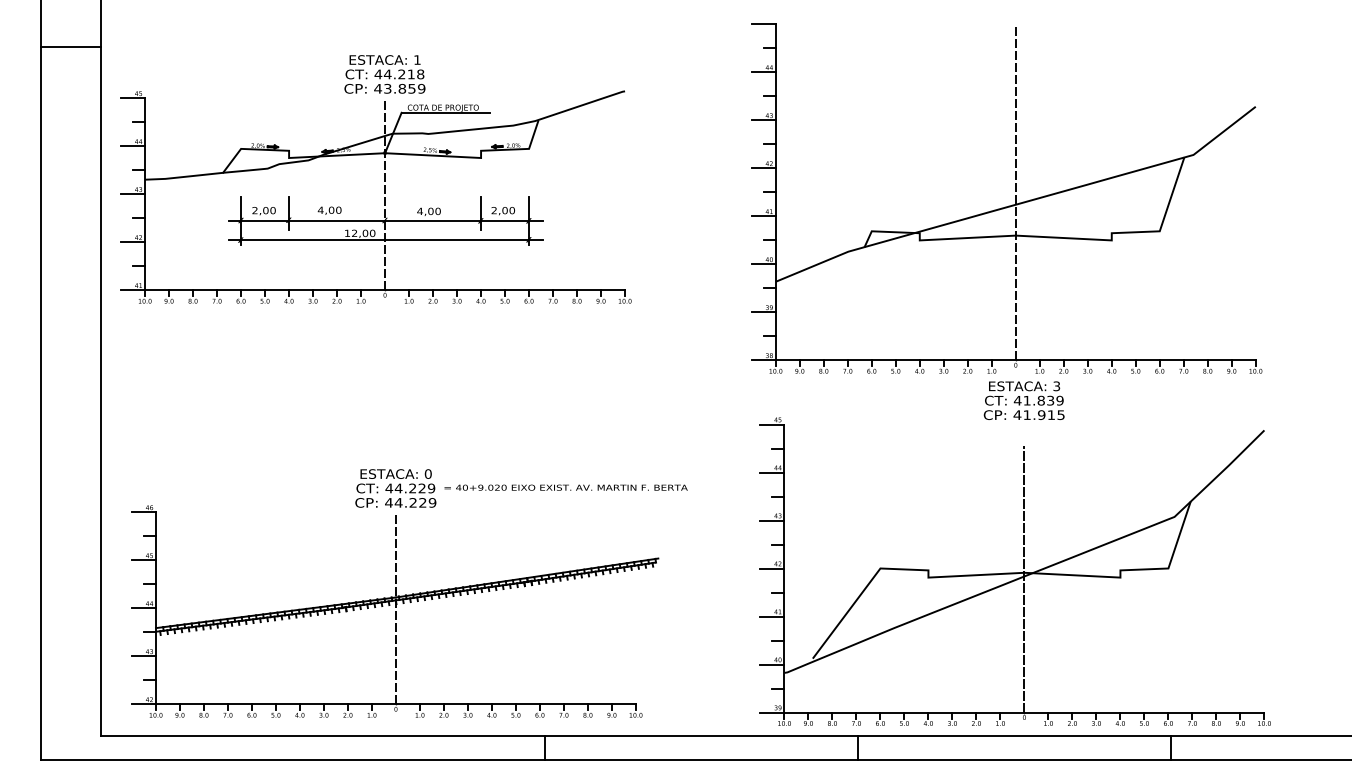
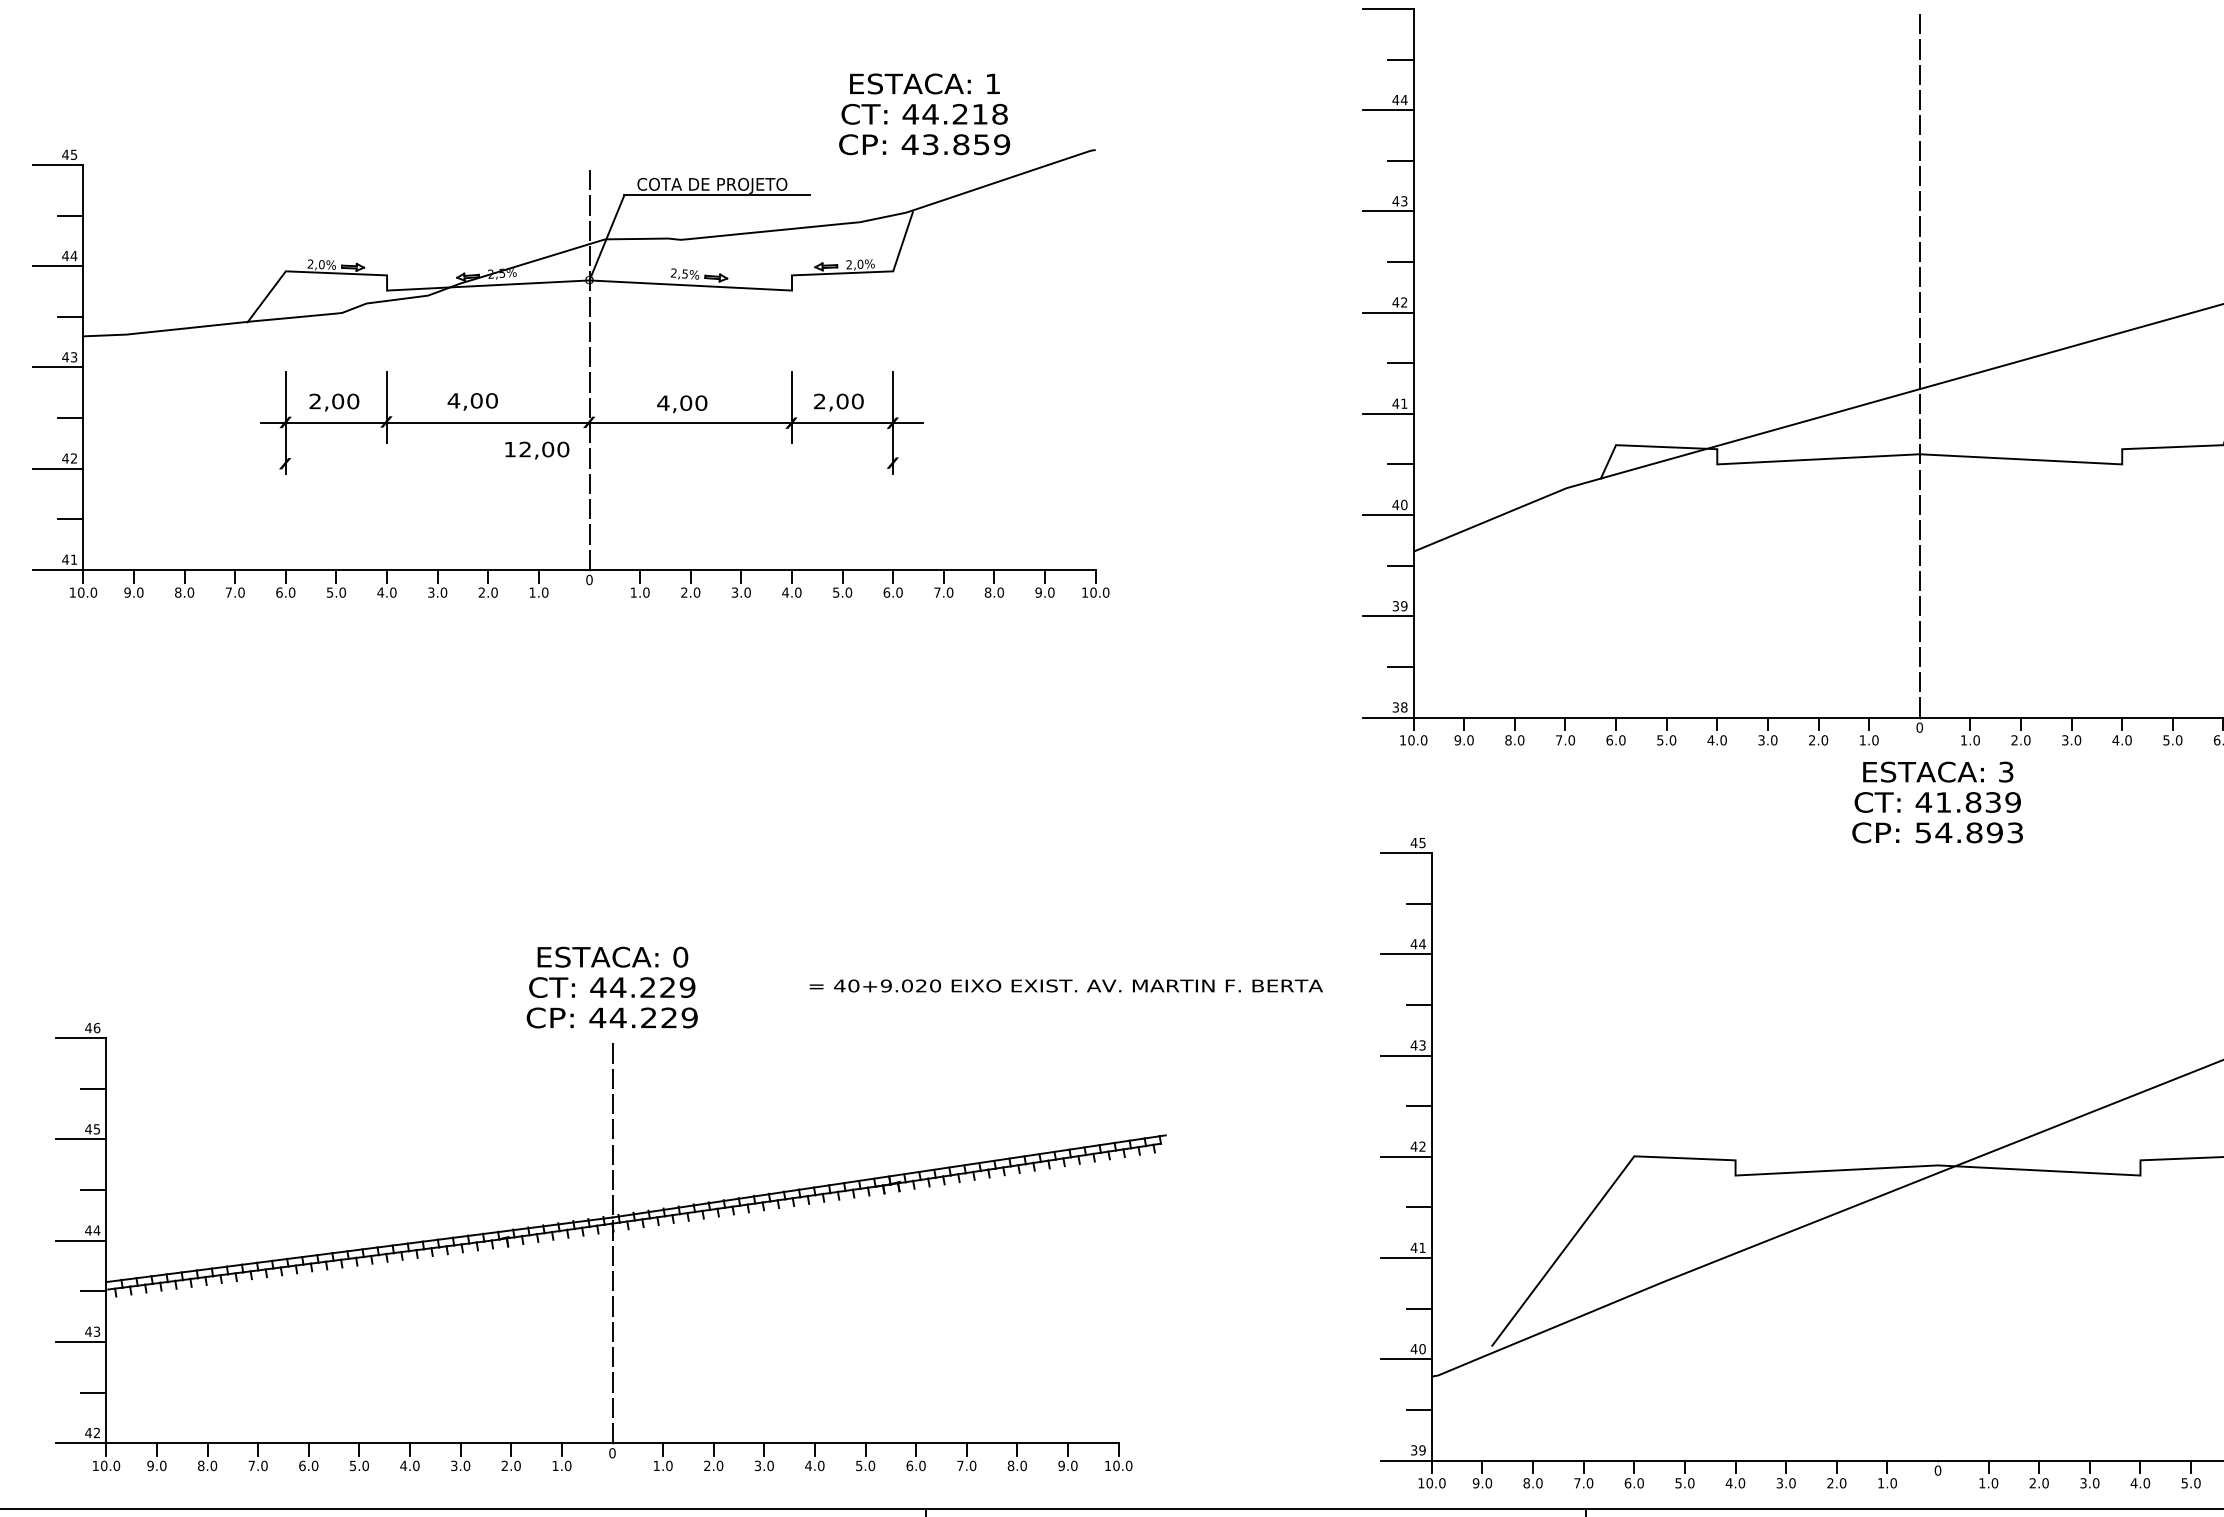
text: (384, 74) -> (923, 114), moved
line: (386, 239) -> (592, 462), removed
text: (1038, 415) -> (1967, 833), 41.915 -> 54.893
text: (565, 487) -> (1064, 985), moved
line: (1024, 579) -> (1938, 1179), removed

